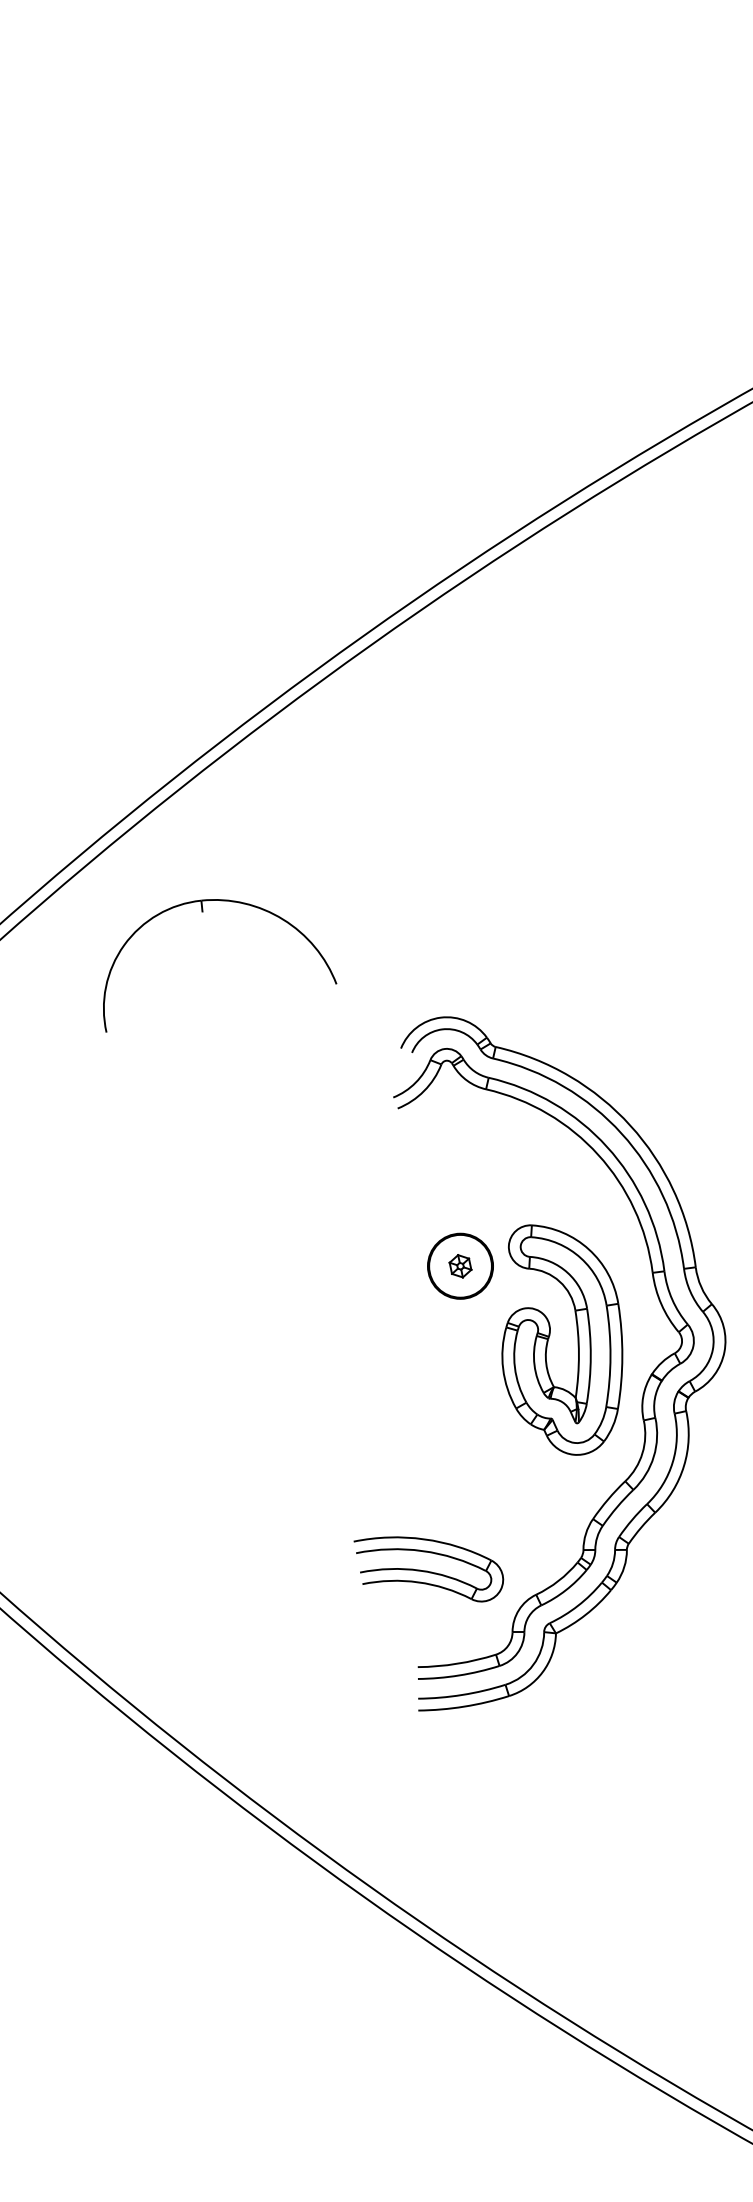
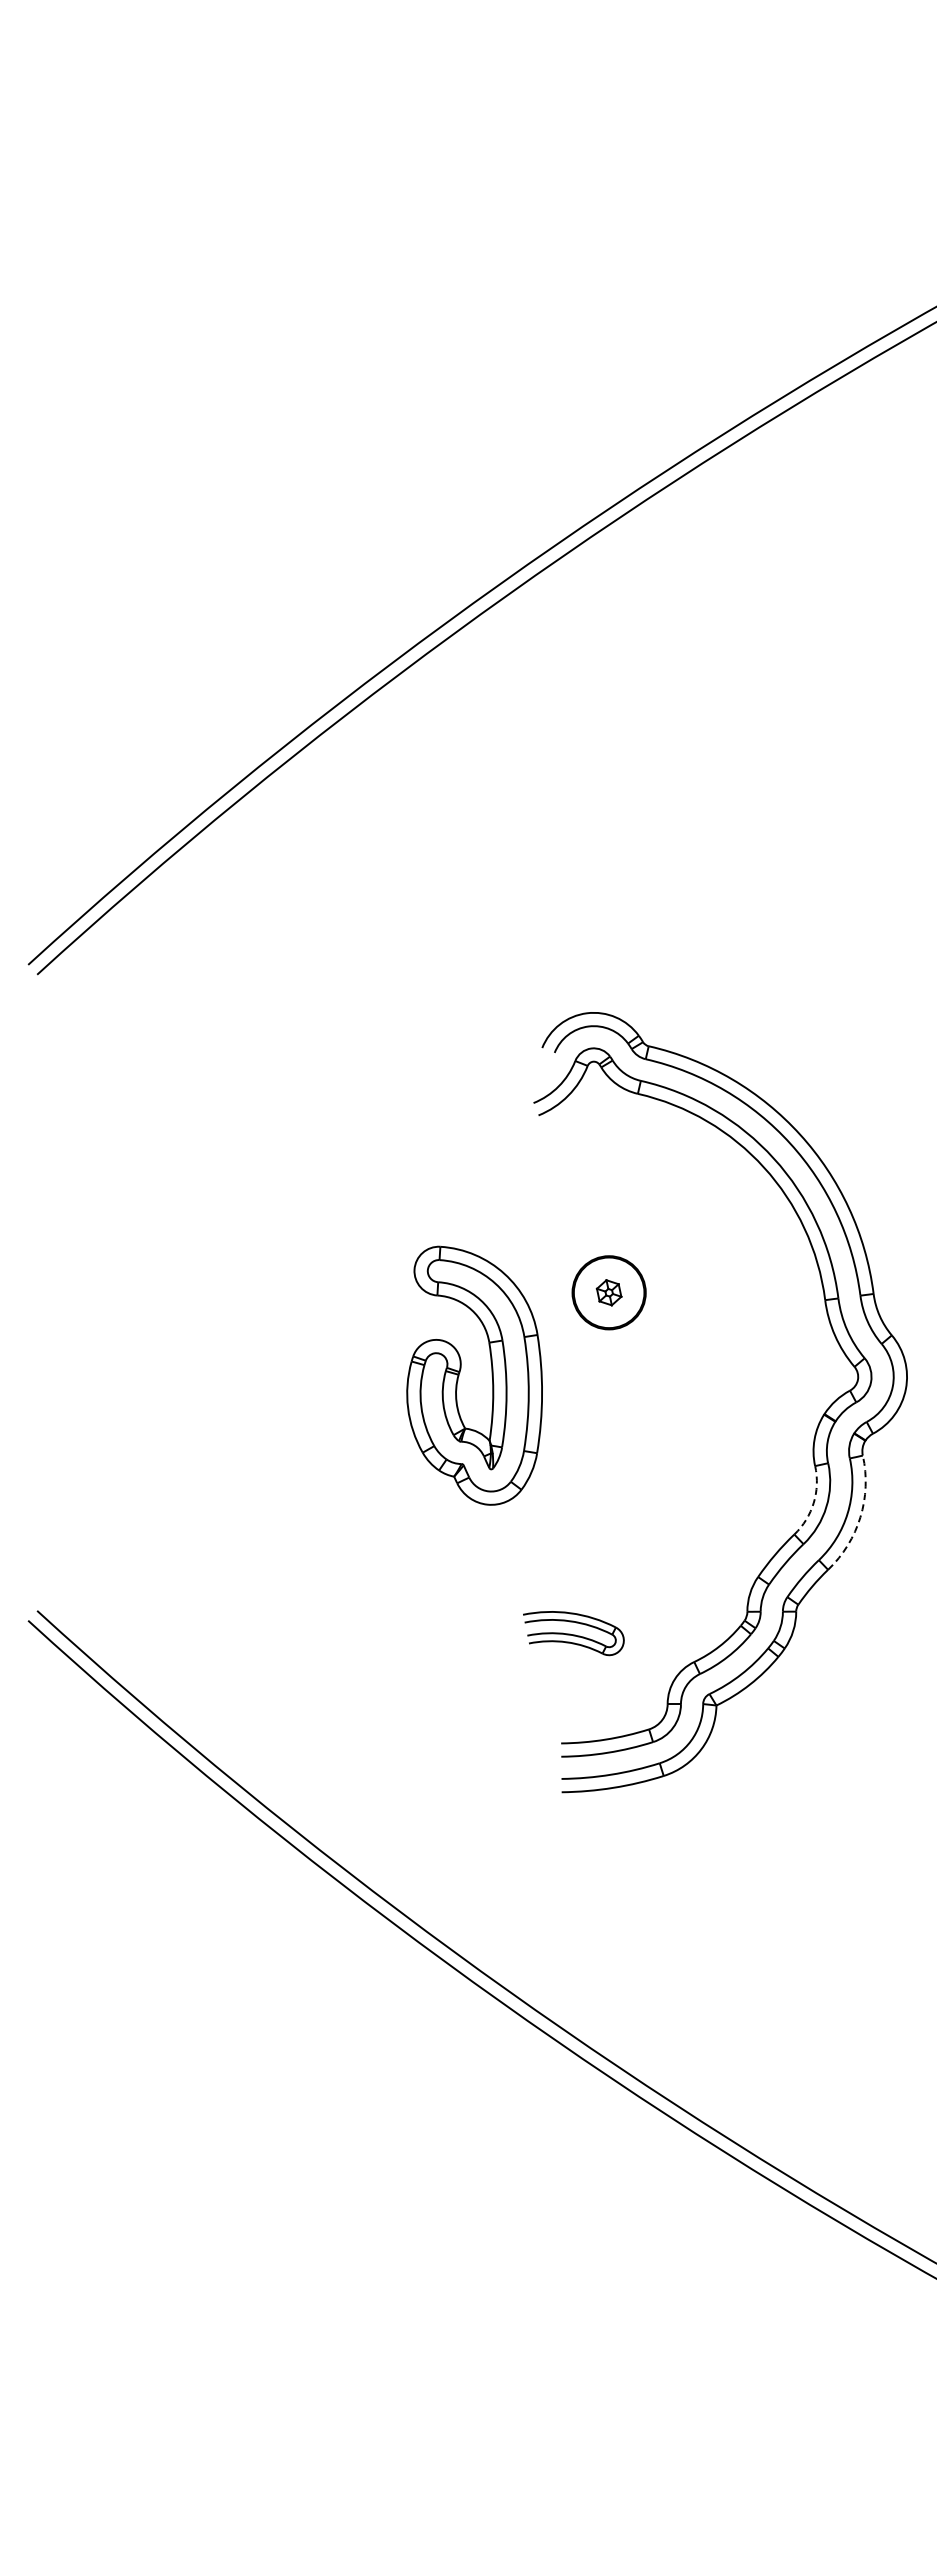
part: (202, 912) -> (319, 894), removed
part: (550, 1334) -> (461, 1369), moved
arc: (642, 1453) -> (813, 1503), solid -> dashed
arc: (684, 1466) -> (860, 1517), solid -> dashed
part: (428, 1569) -> (573, 1633), size x0.6

